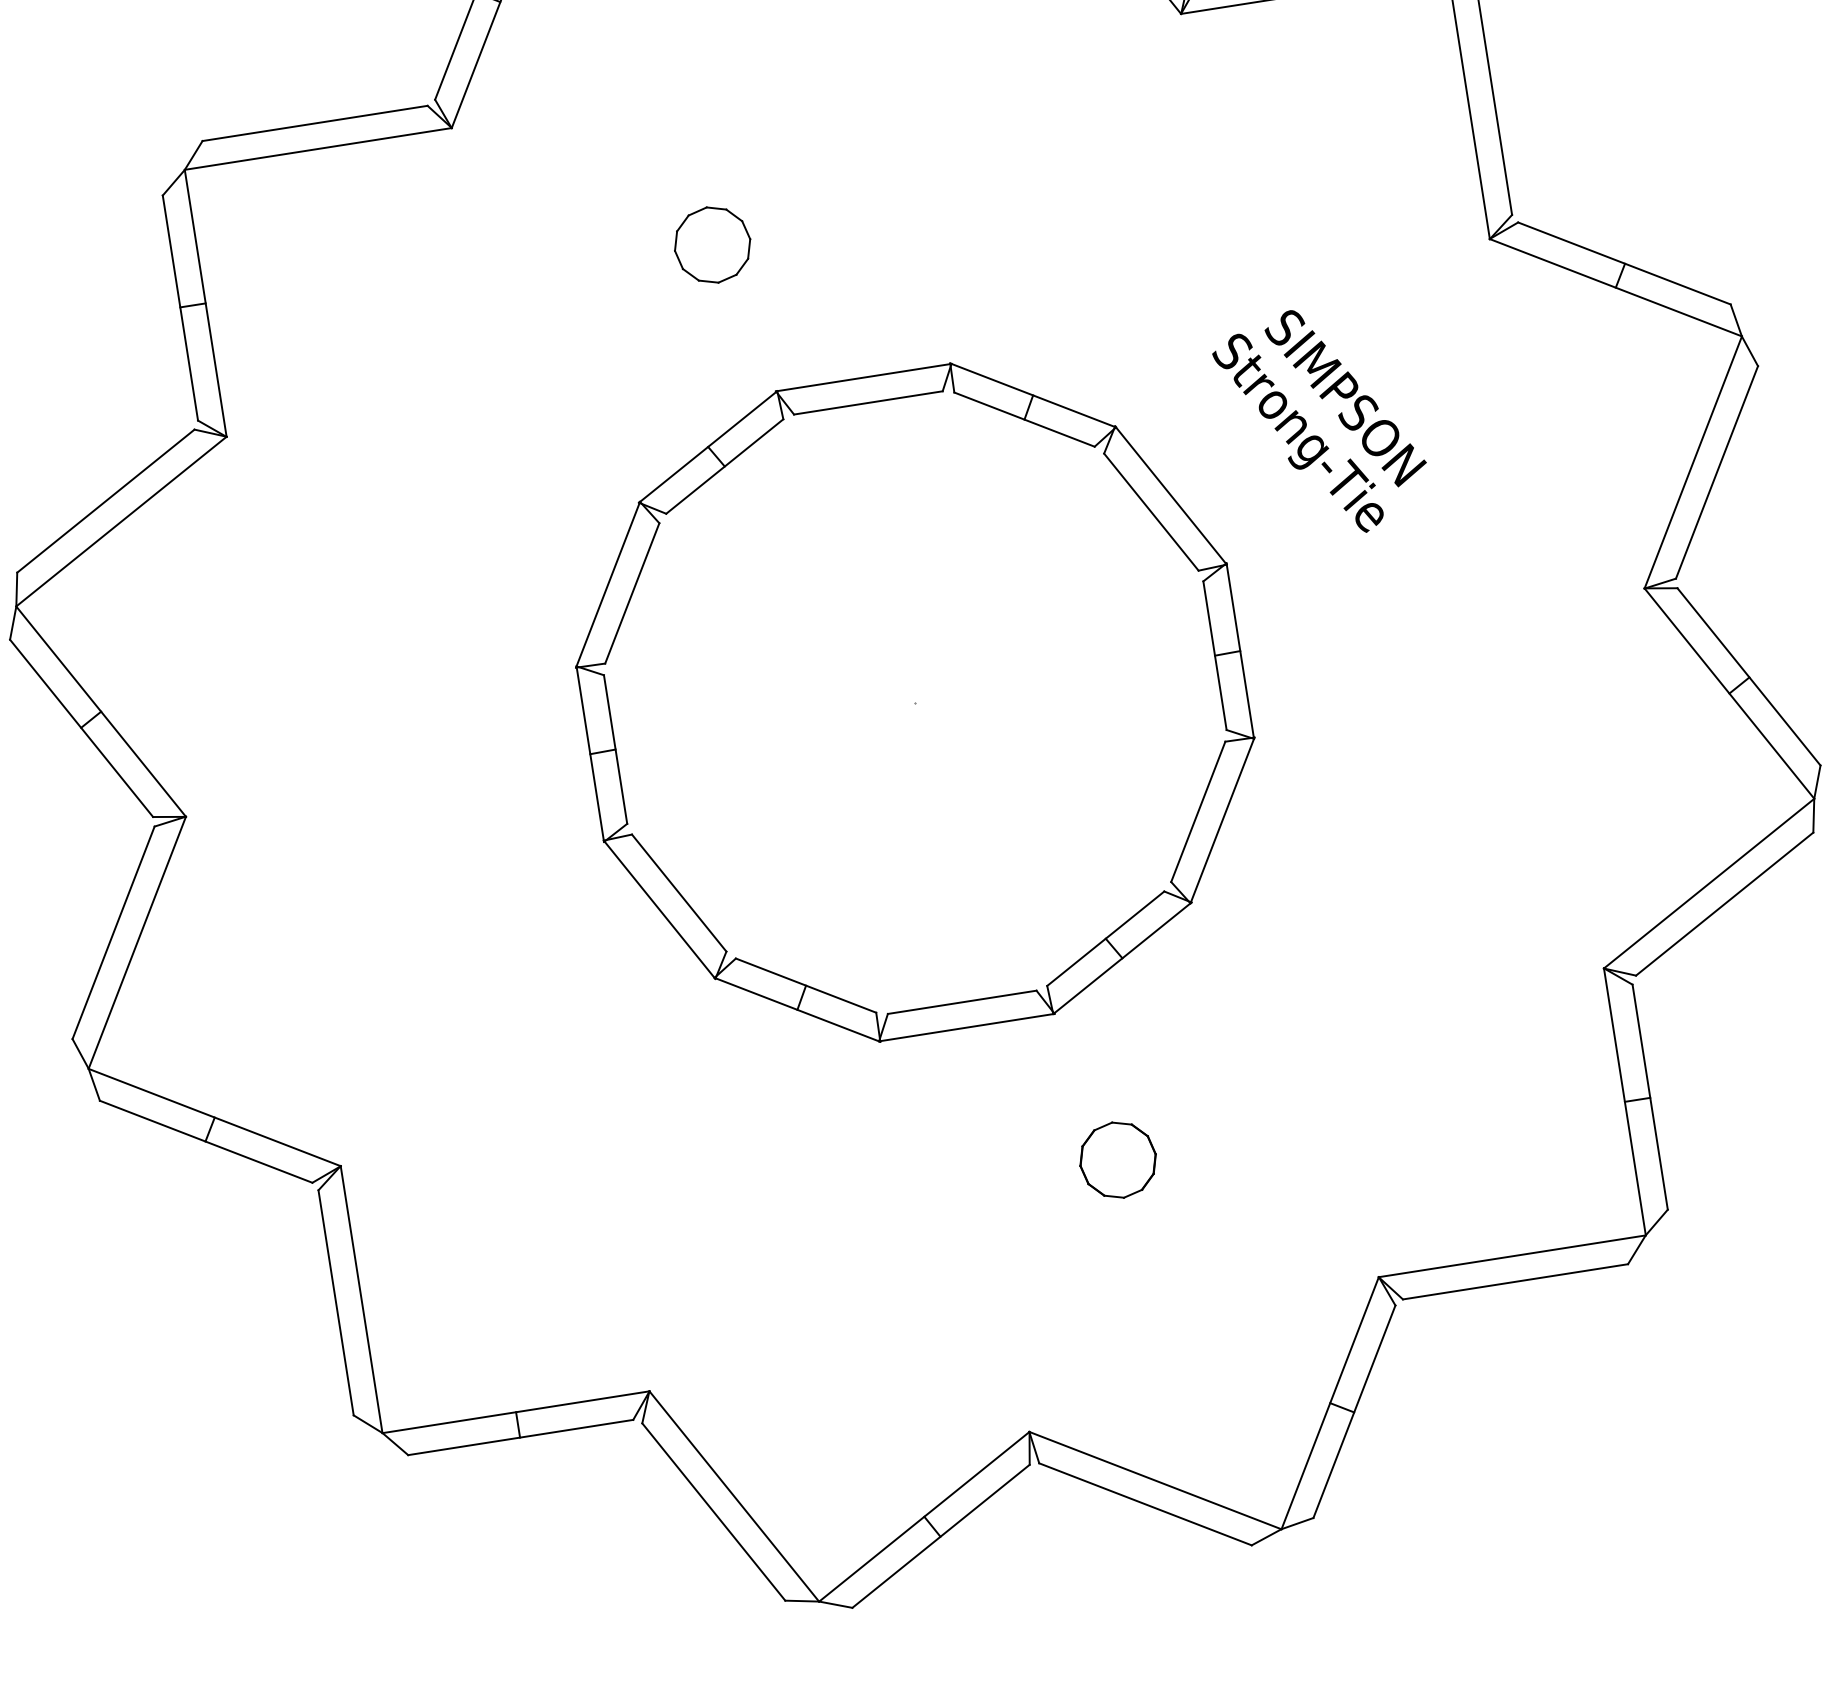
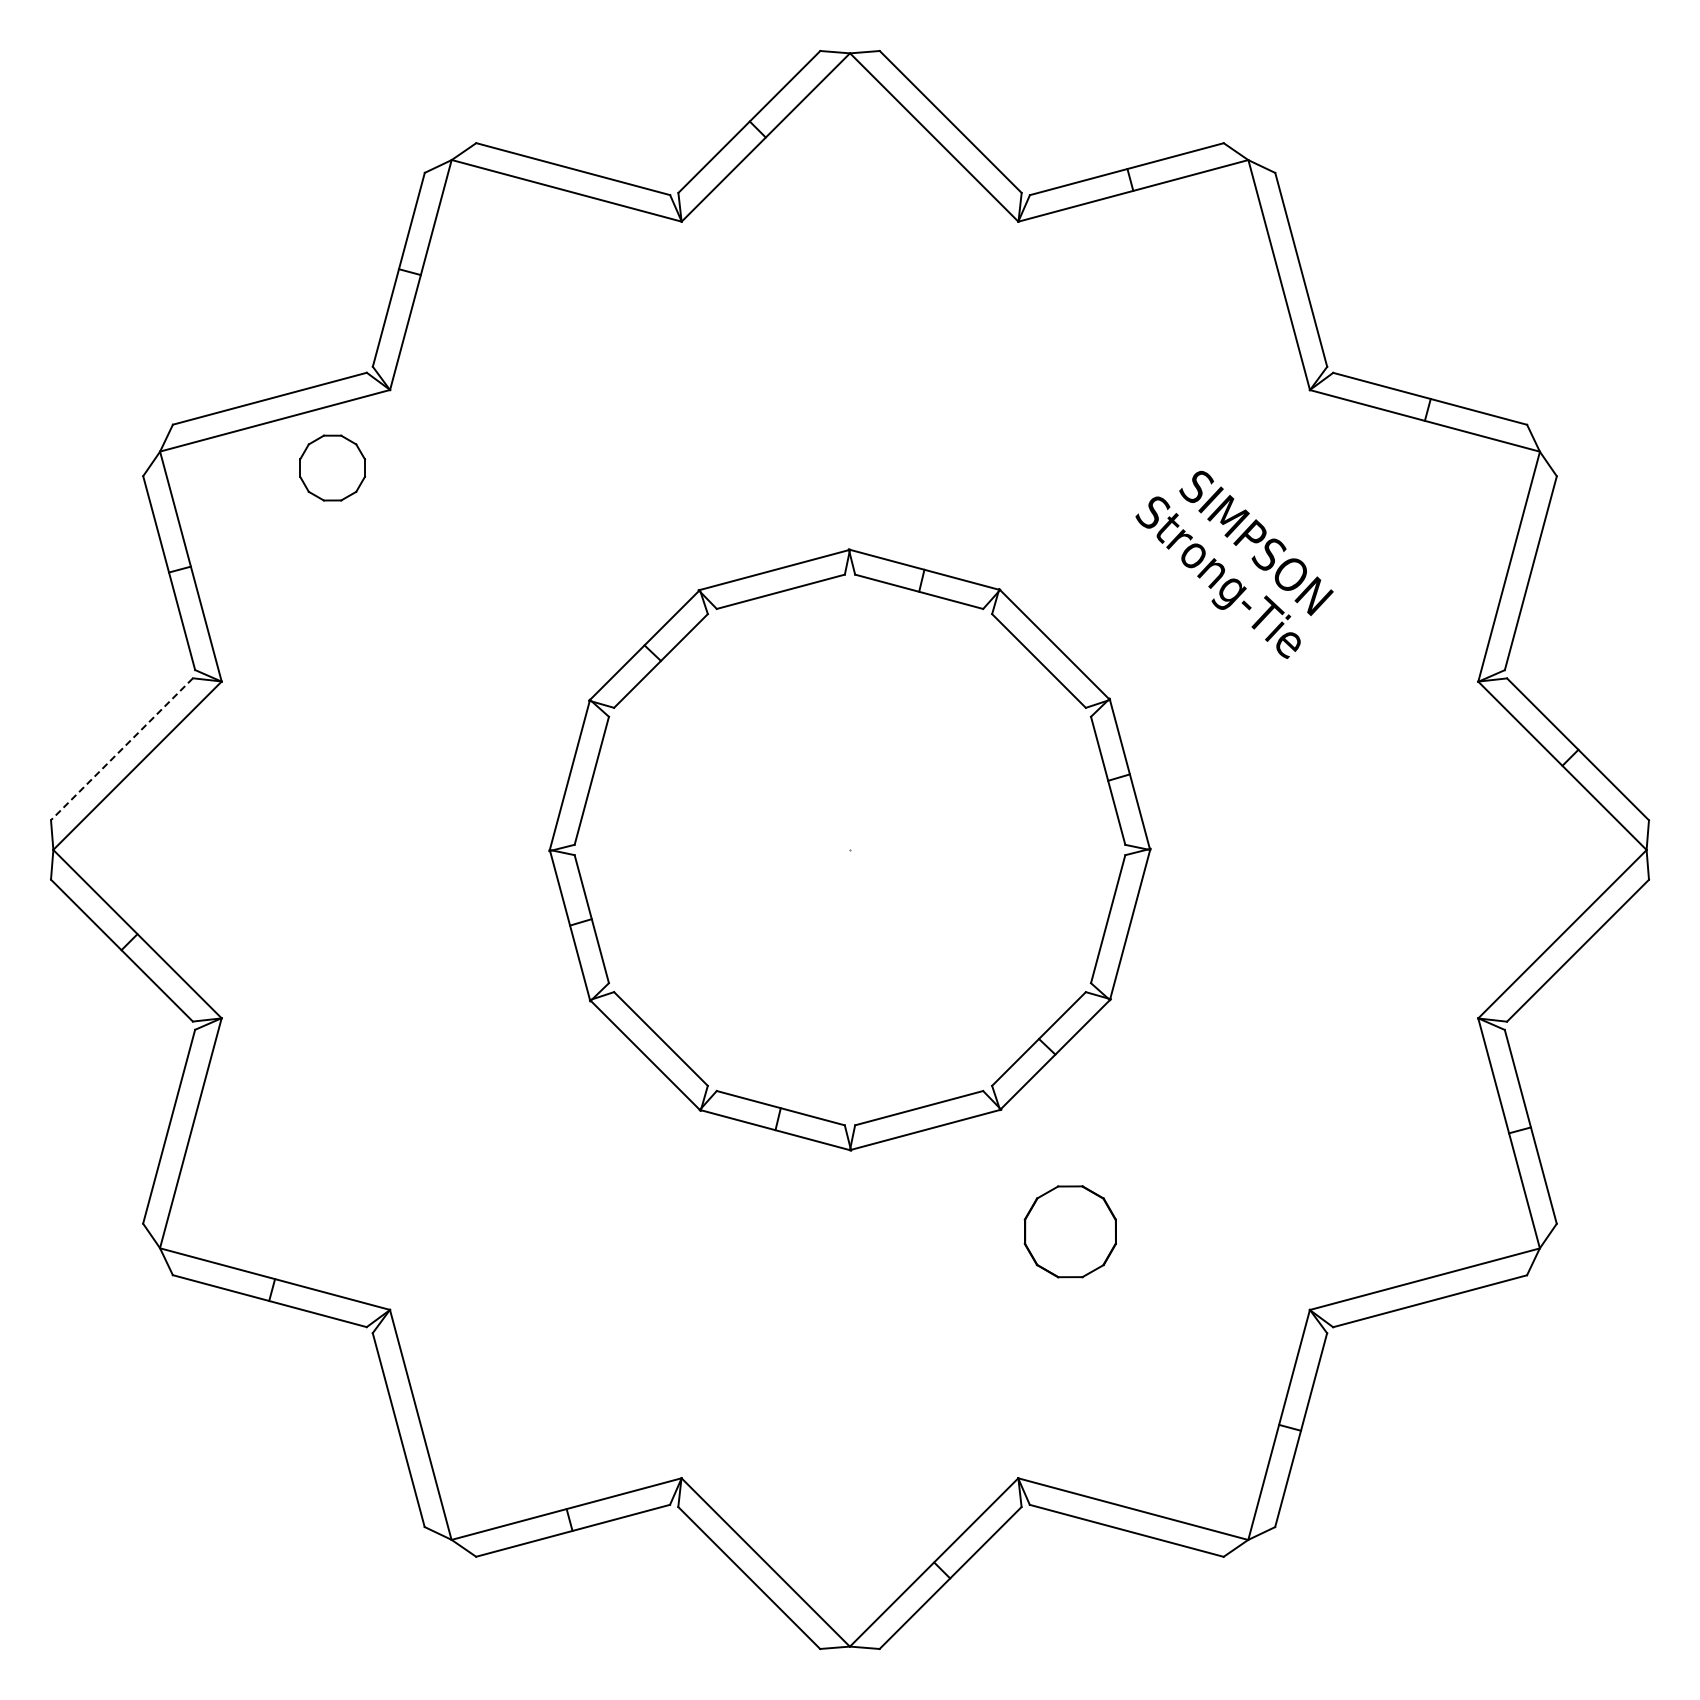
part: (712, 244) -> (332, 467), moved
text: (1318, 419) -> (1234, 564), moved
line: (105, 501) -> (121, 749), solid -> dashed
part: (1118, 1159) -> (1070, 1231), size x1.4

